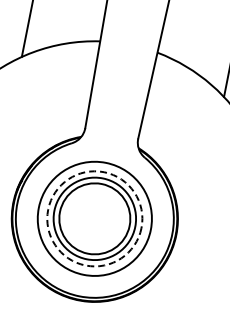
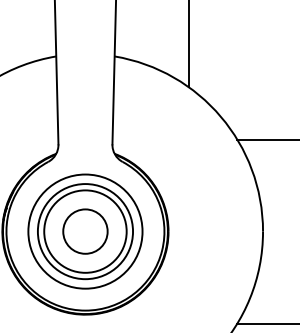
circle: (94, 218) -> (85, 231), dashed -> solid
circle: (94, 218) -> (85, 231), size x0.62

